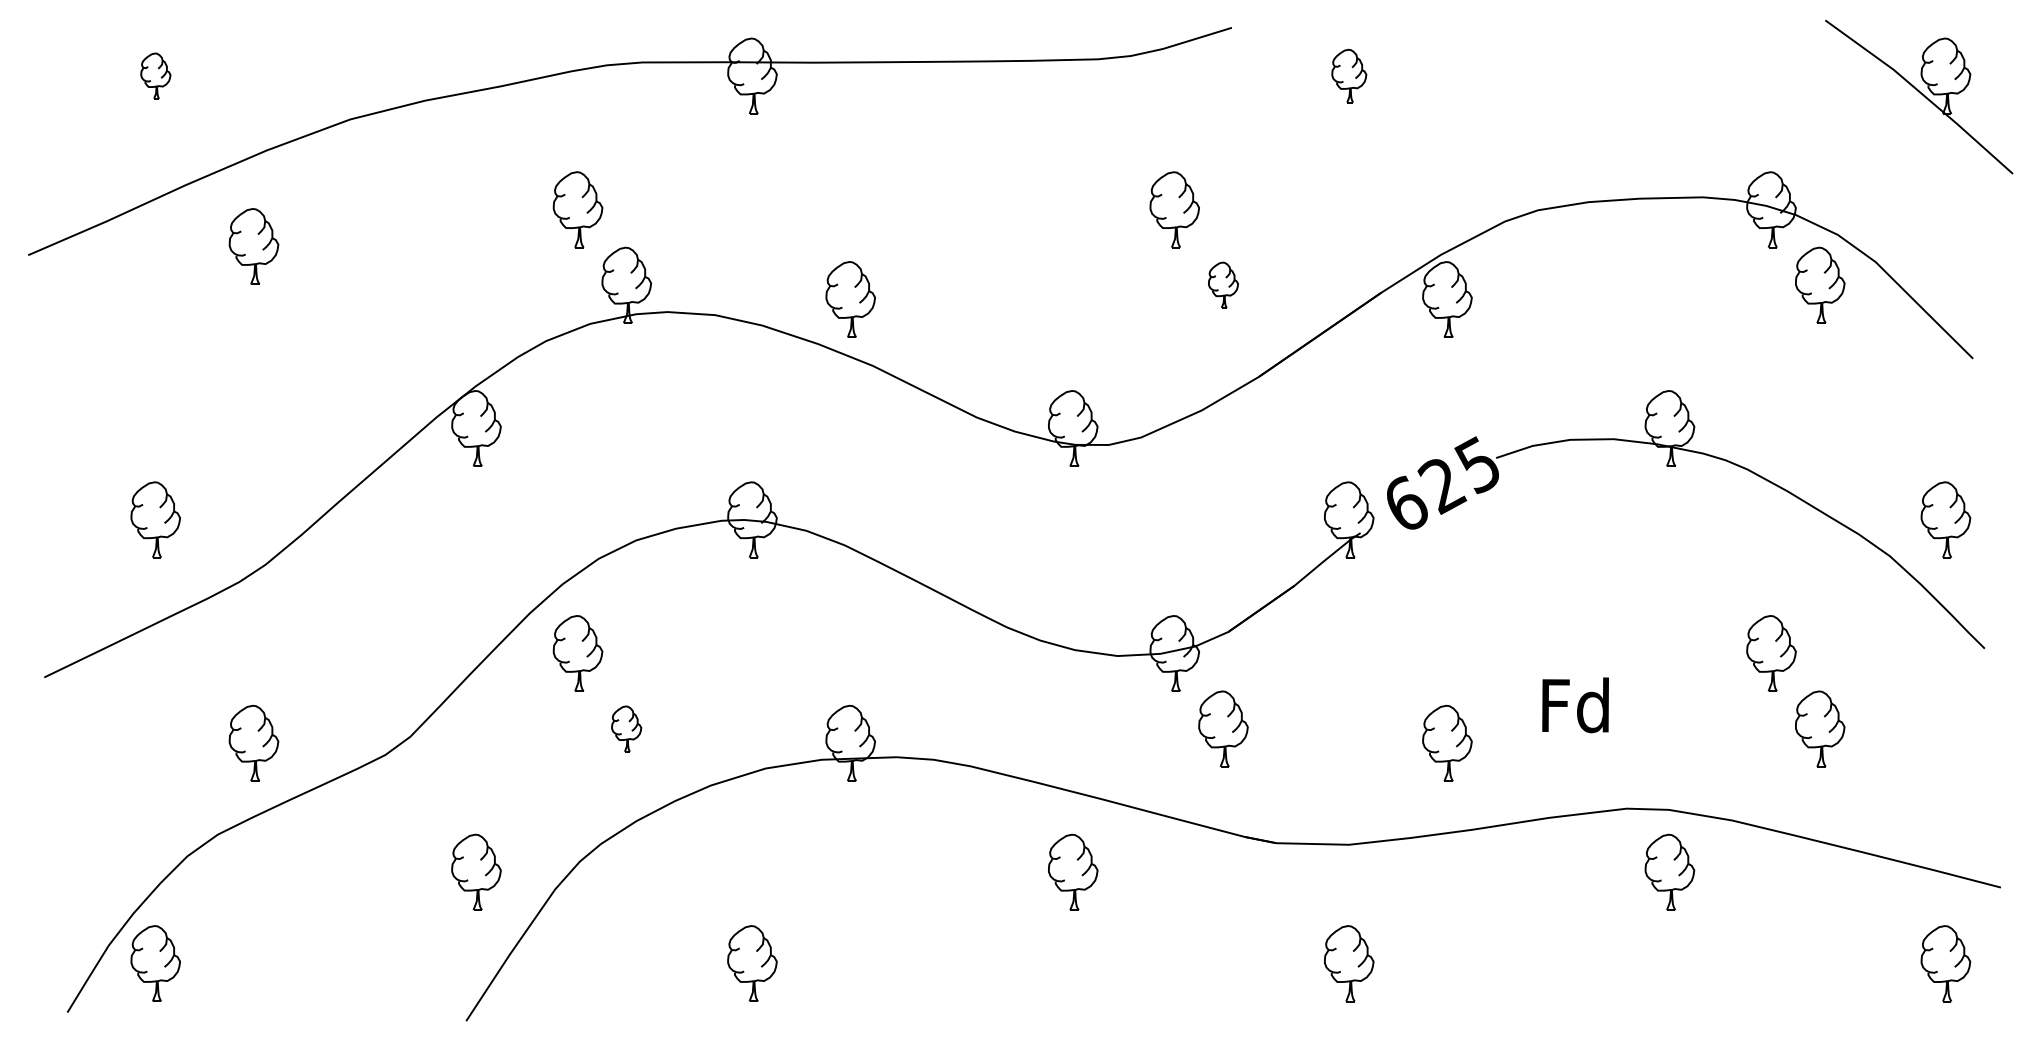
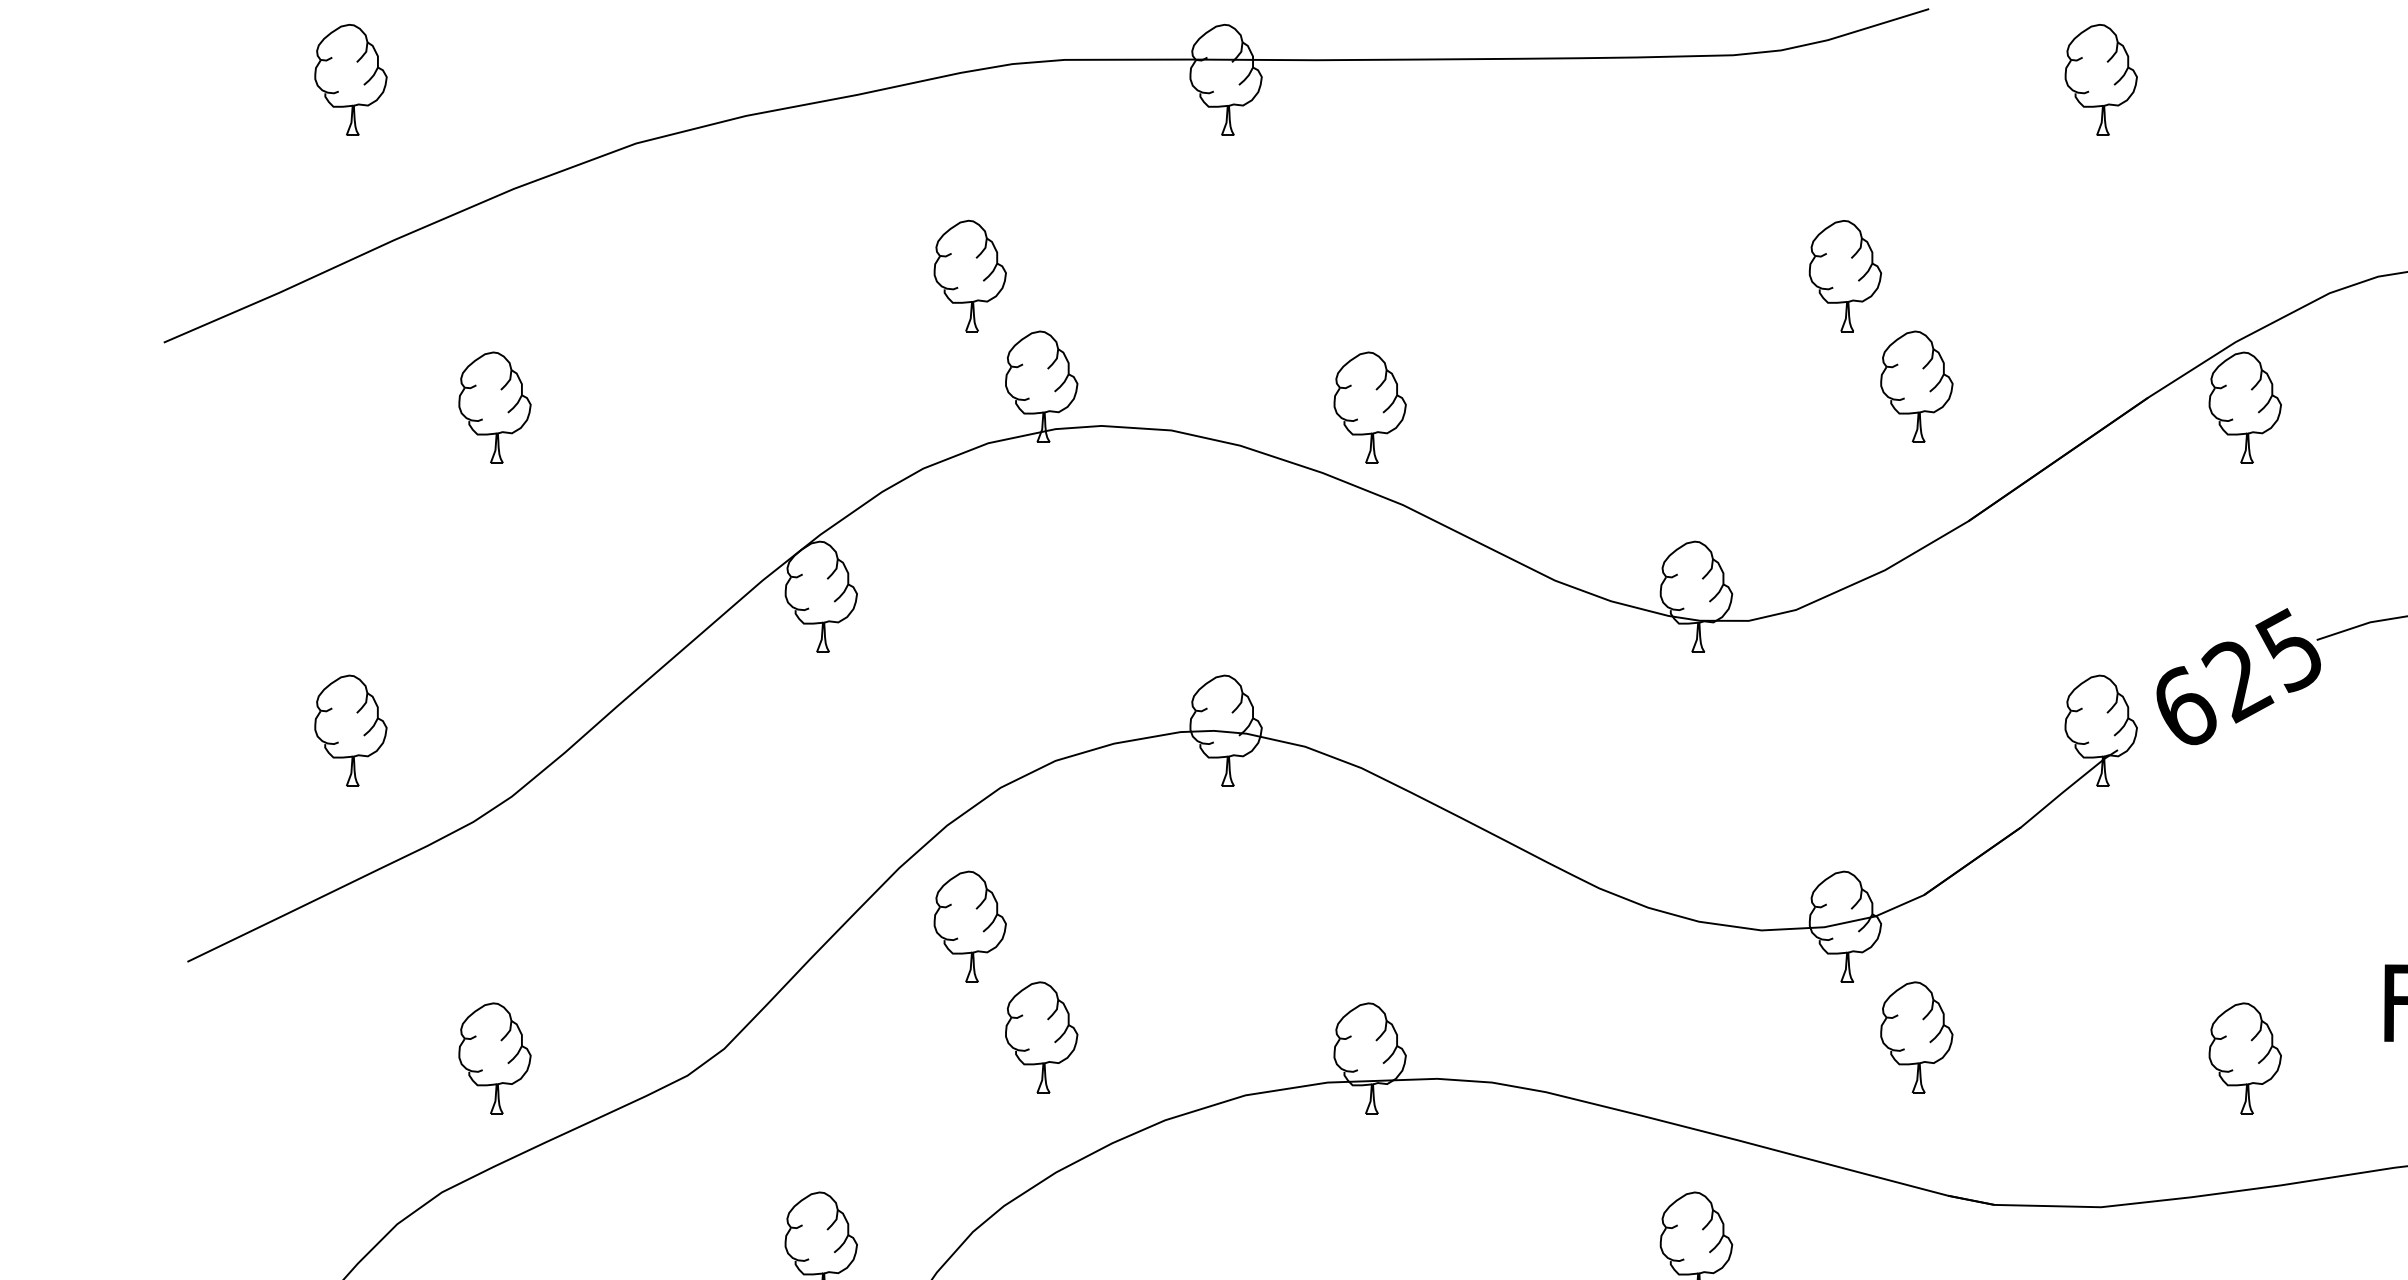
part: (155, 75) -> (350, 79), size x1.67
part: (1349, 75) -> (2101, 79), size x1.43
part: (253, 246) -> (494, 407), moved
part: (1223, 284) -> (1916, 385), size x1.67
part: (626, 728) -> (1041, 1036), size x1.67

